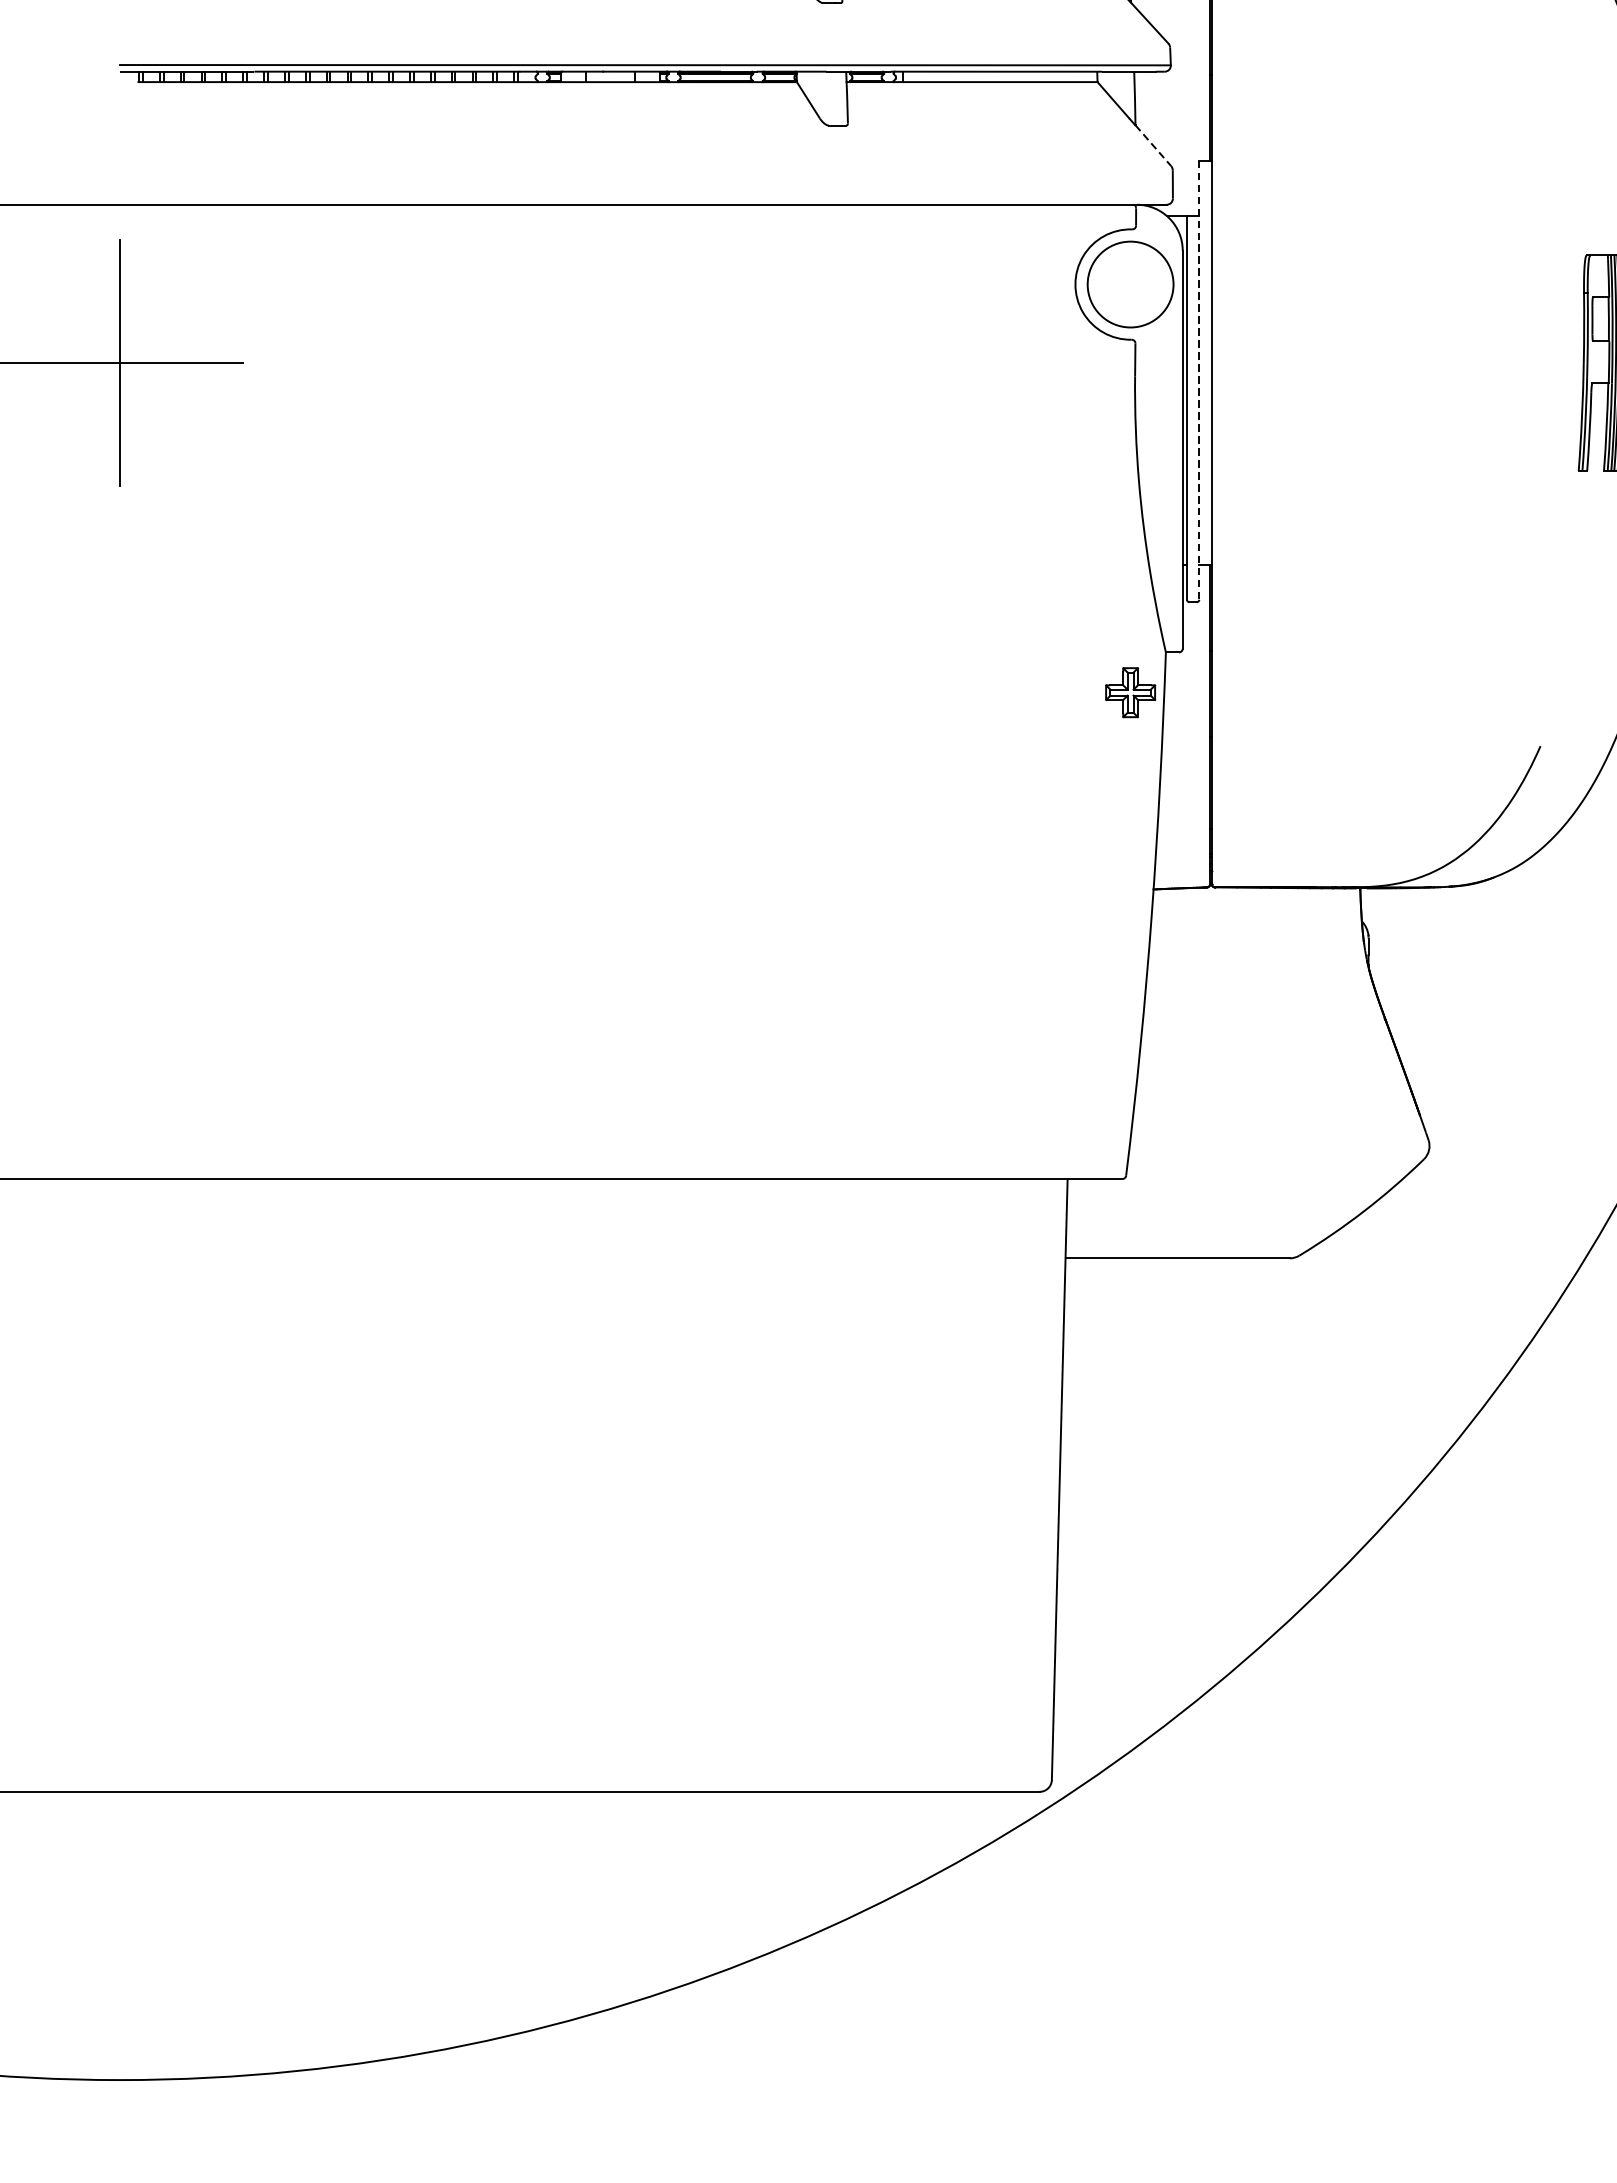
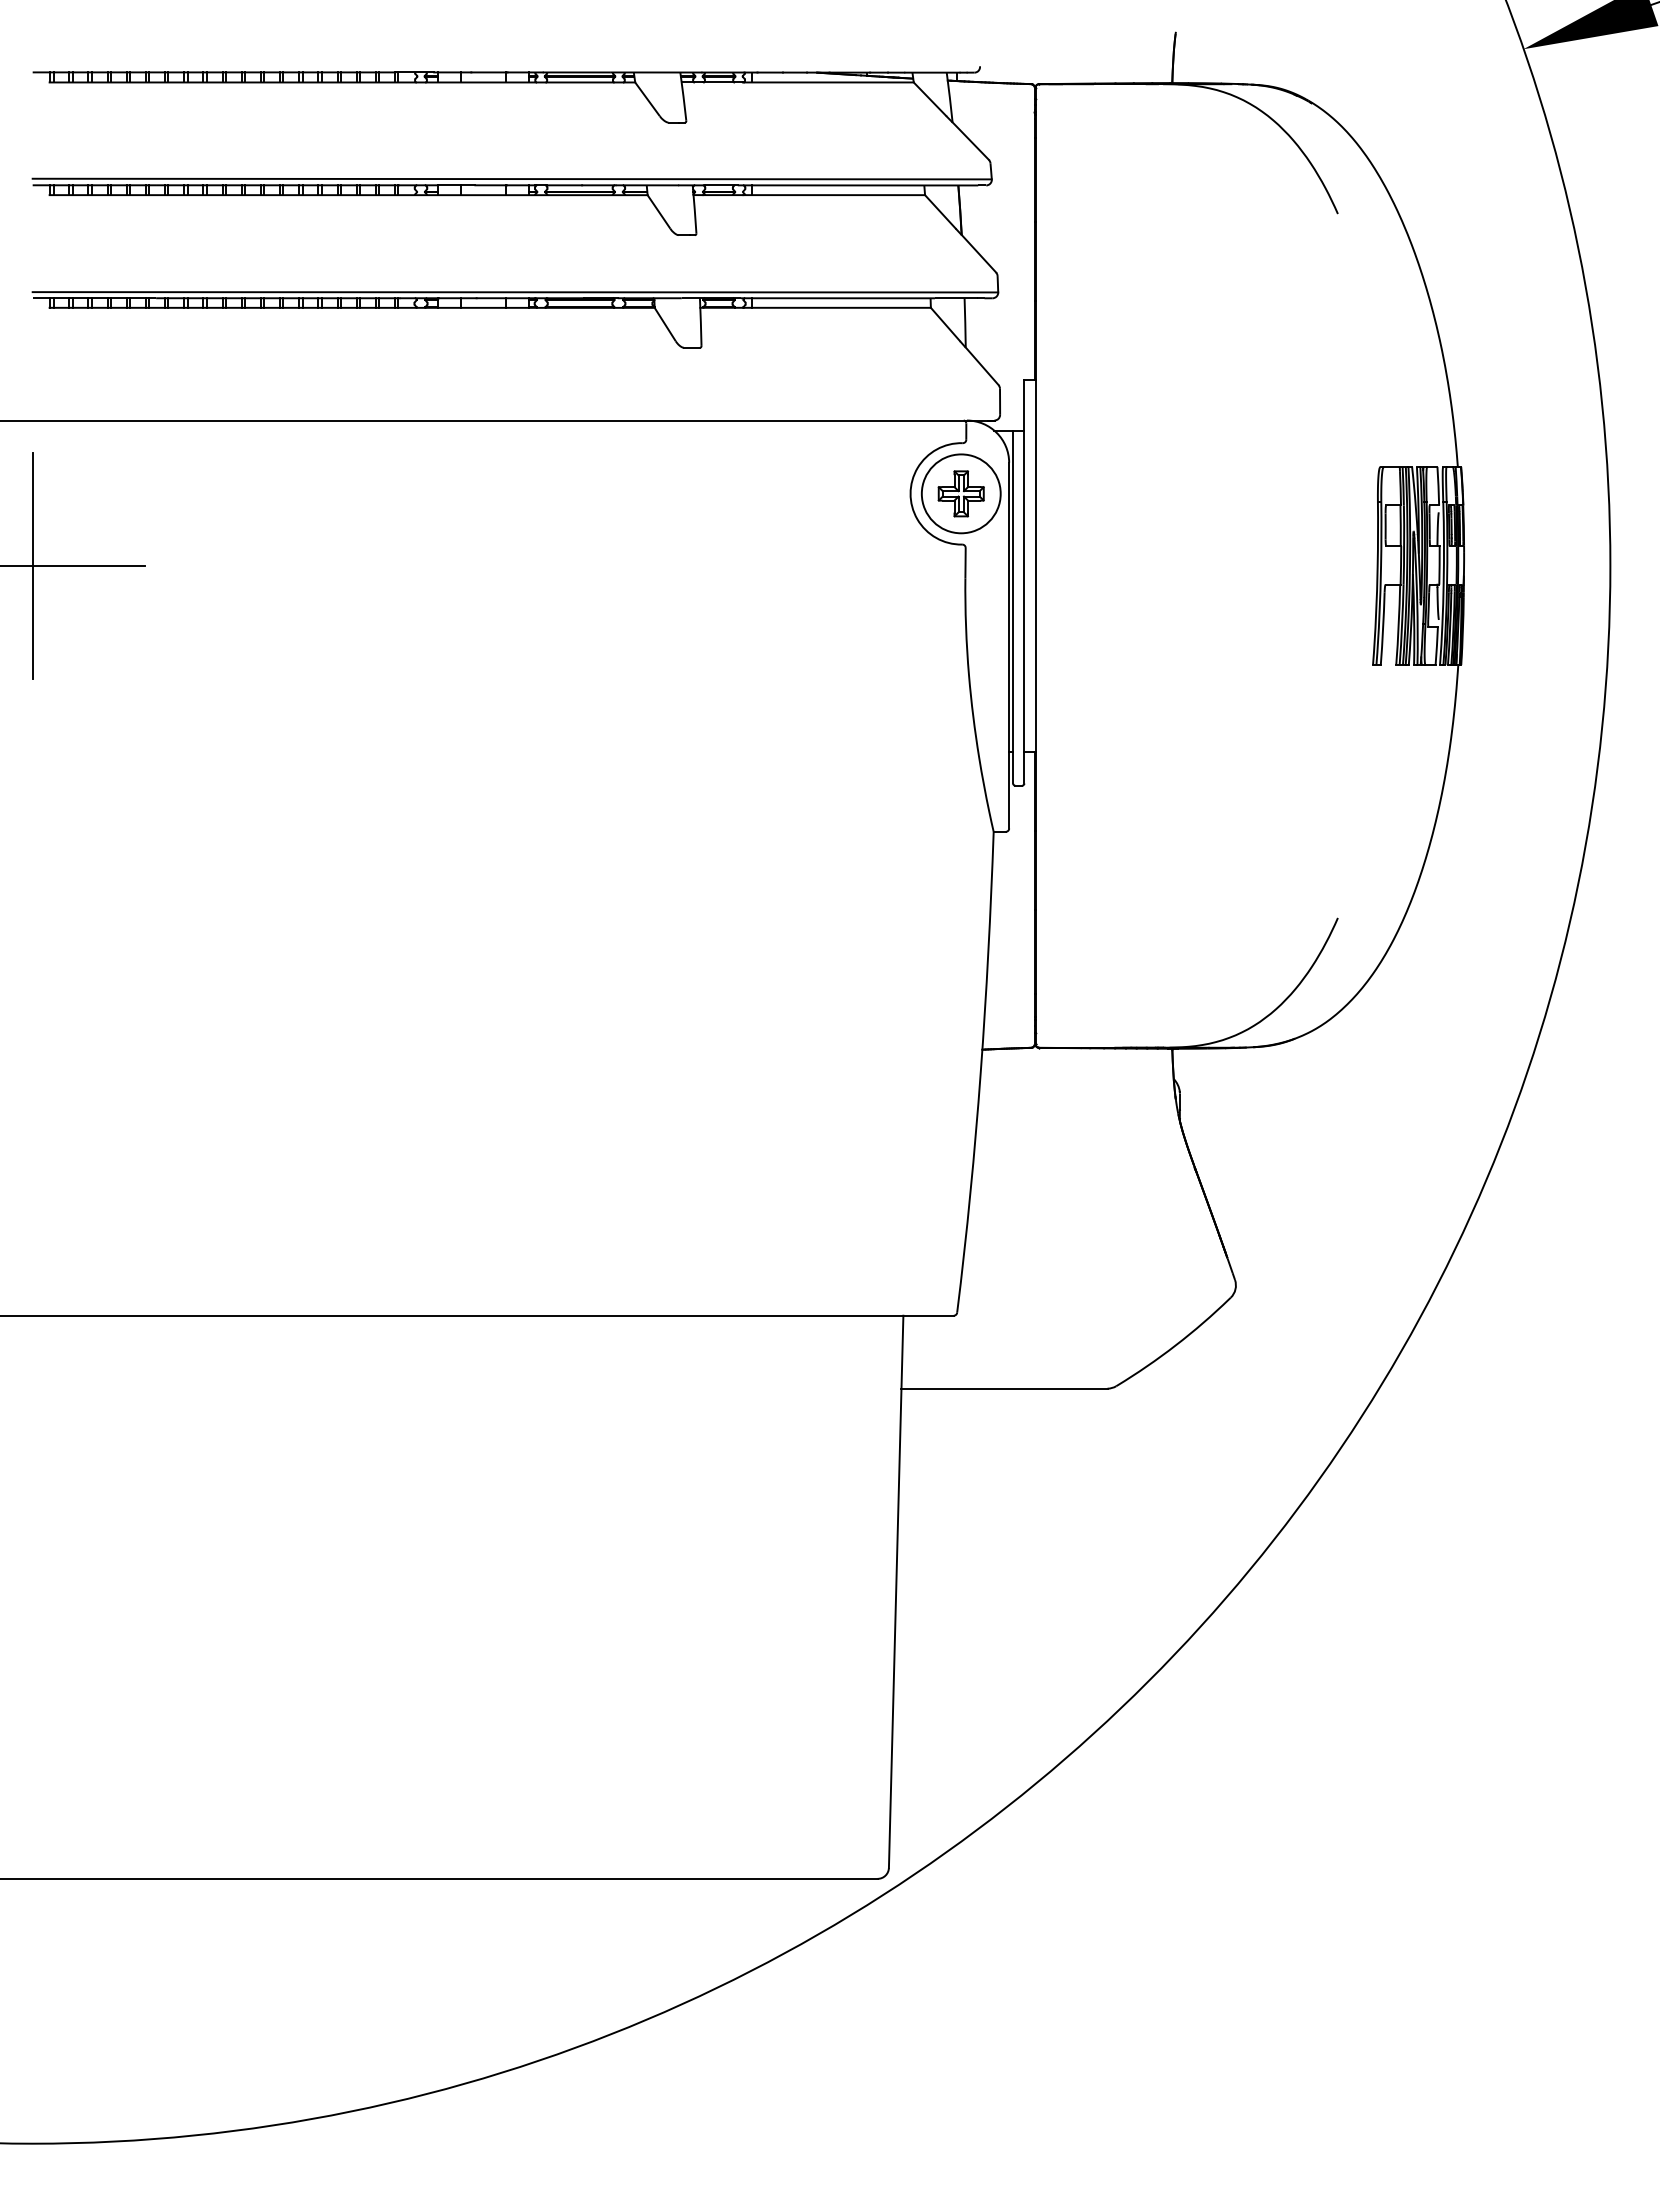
line: (1153, 145) -> (982, 366), dashed -> solid
line: (1199, 379) -> (1024, 581), dashed -> solid
part: (1129, 692) -> (960, 493), moved

